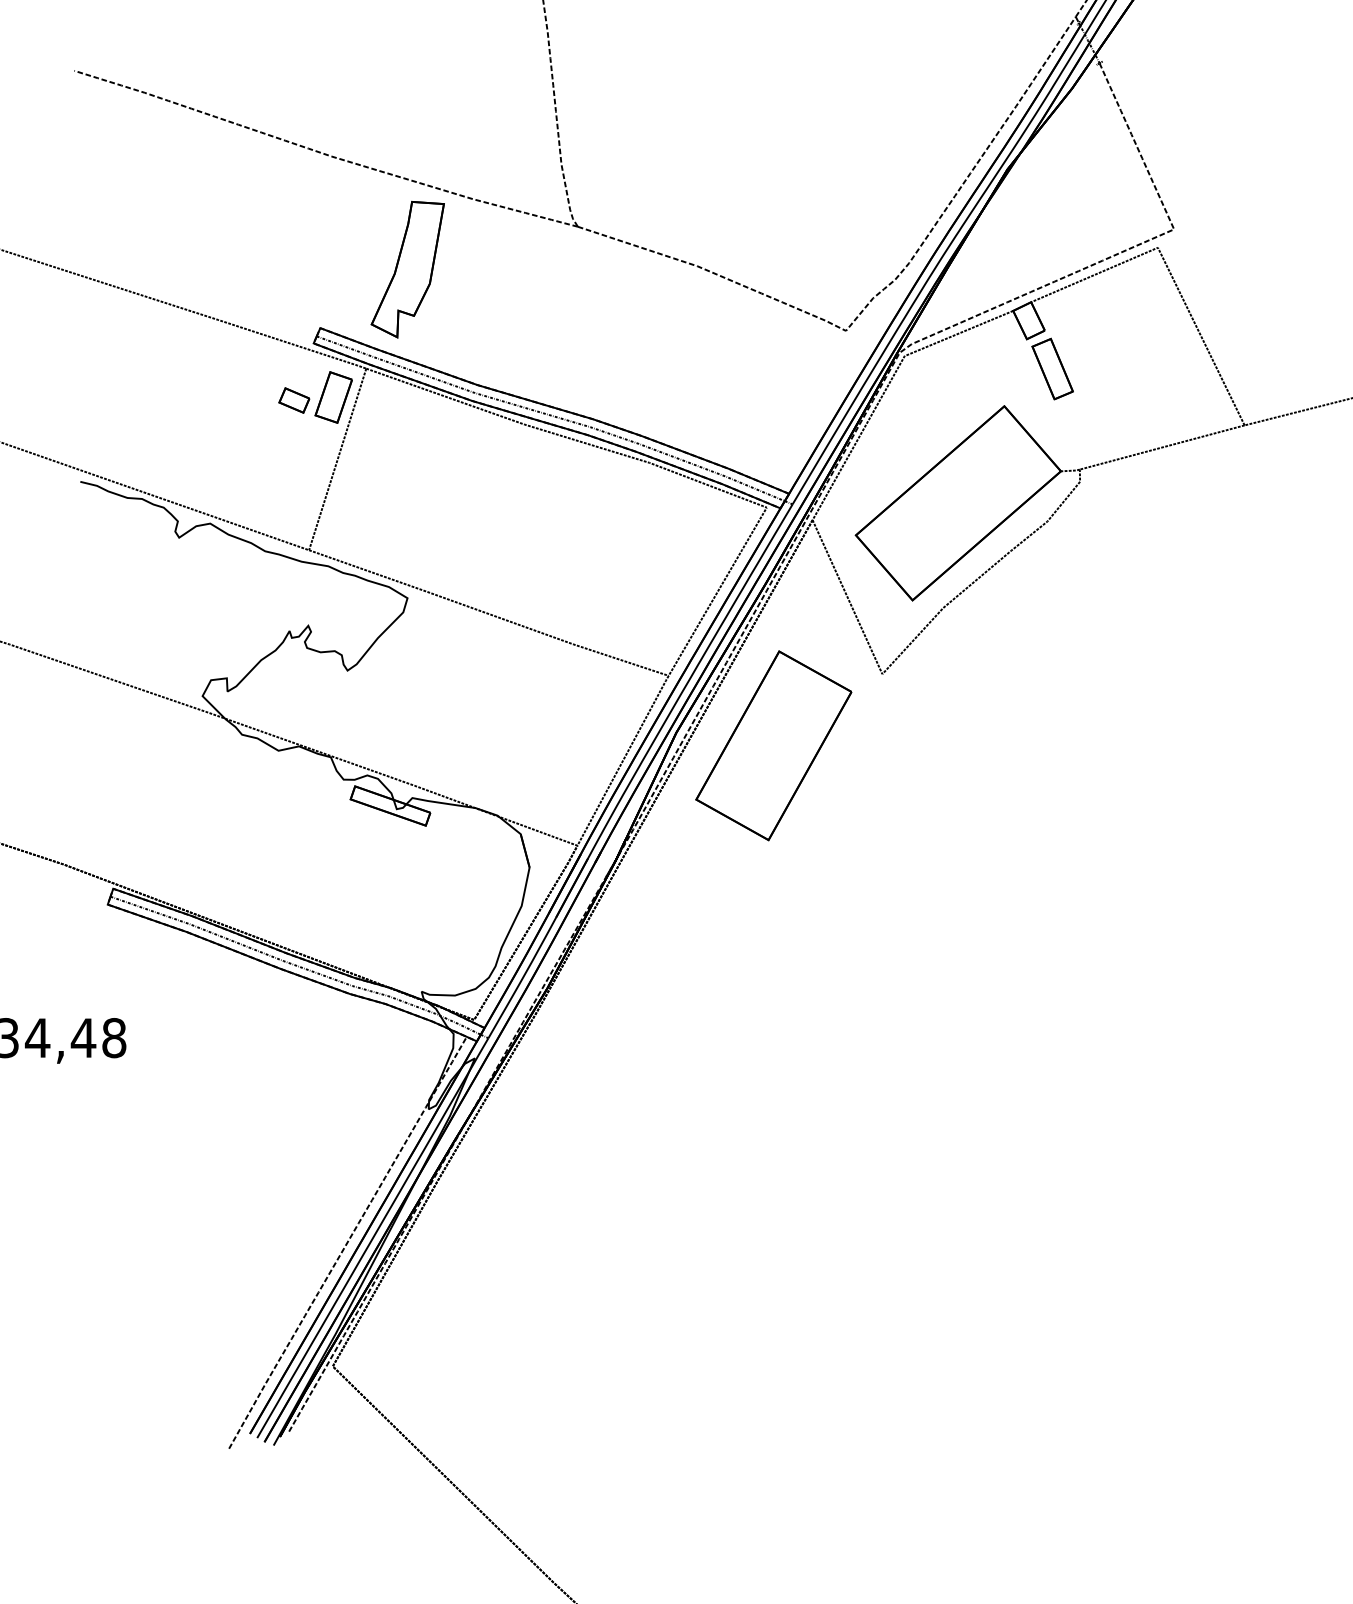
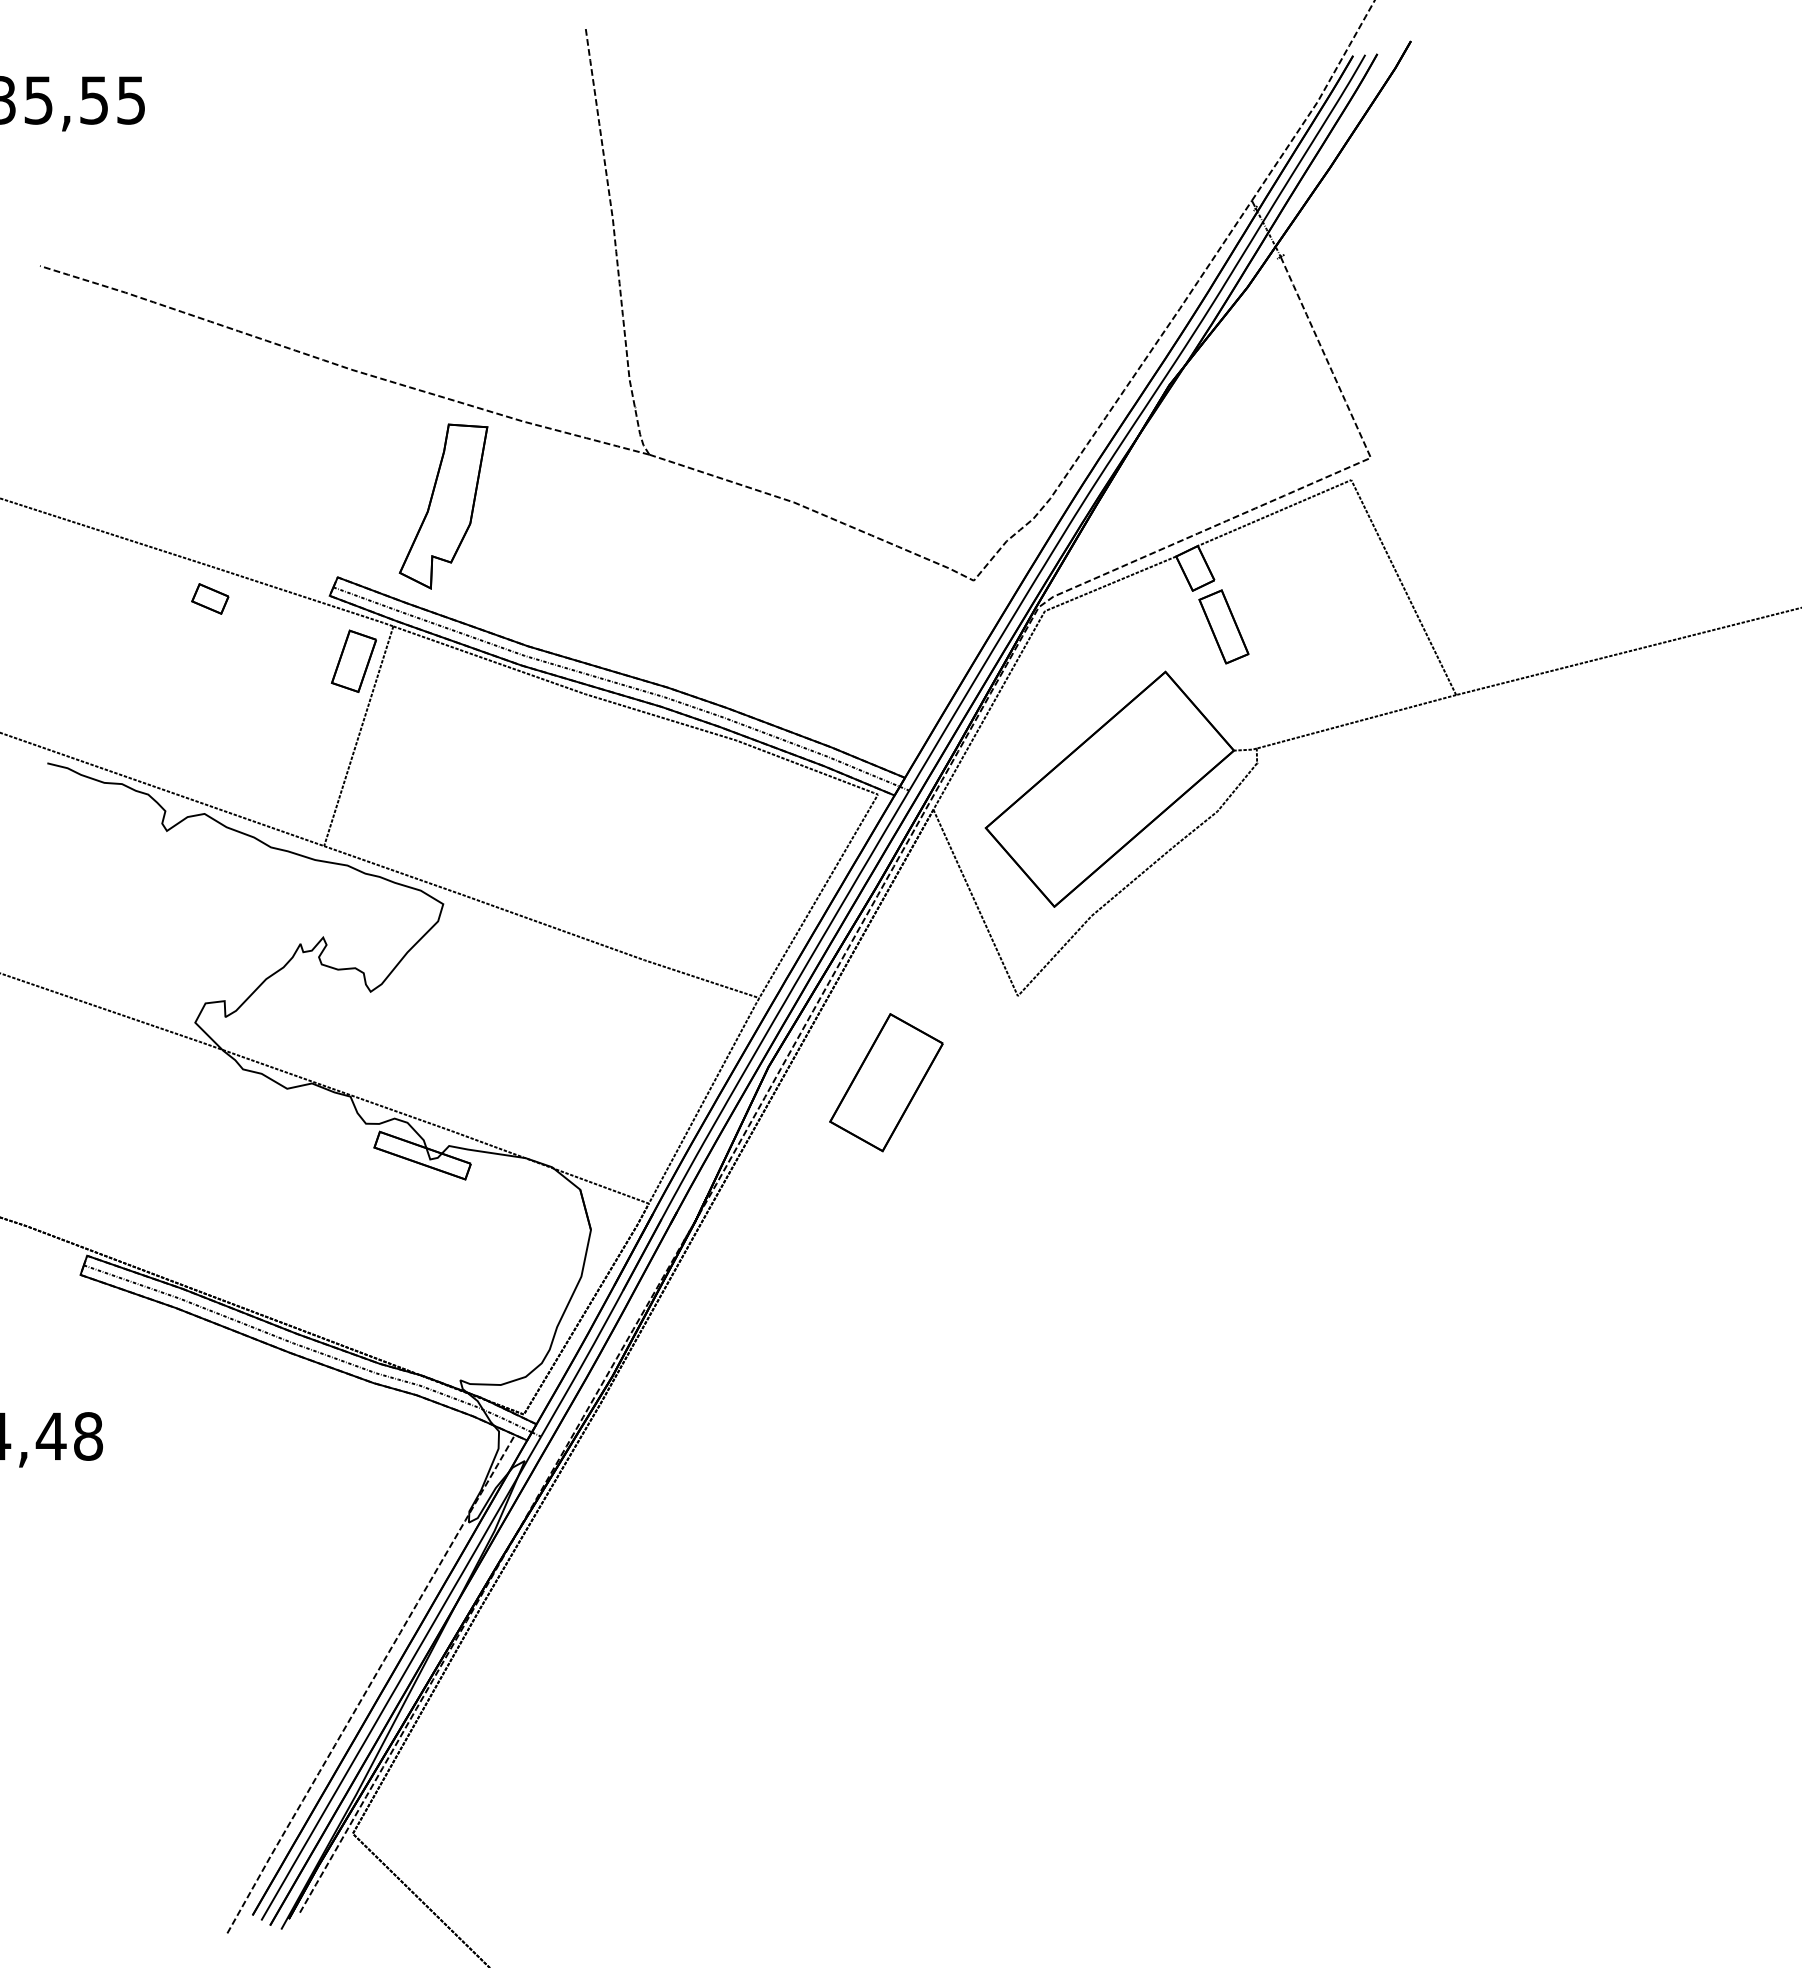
part: (294, 400) -> (210, 598), moved
part: (773, 745) -> (886, 1082), size x0.6

